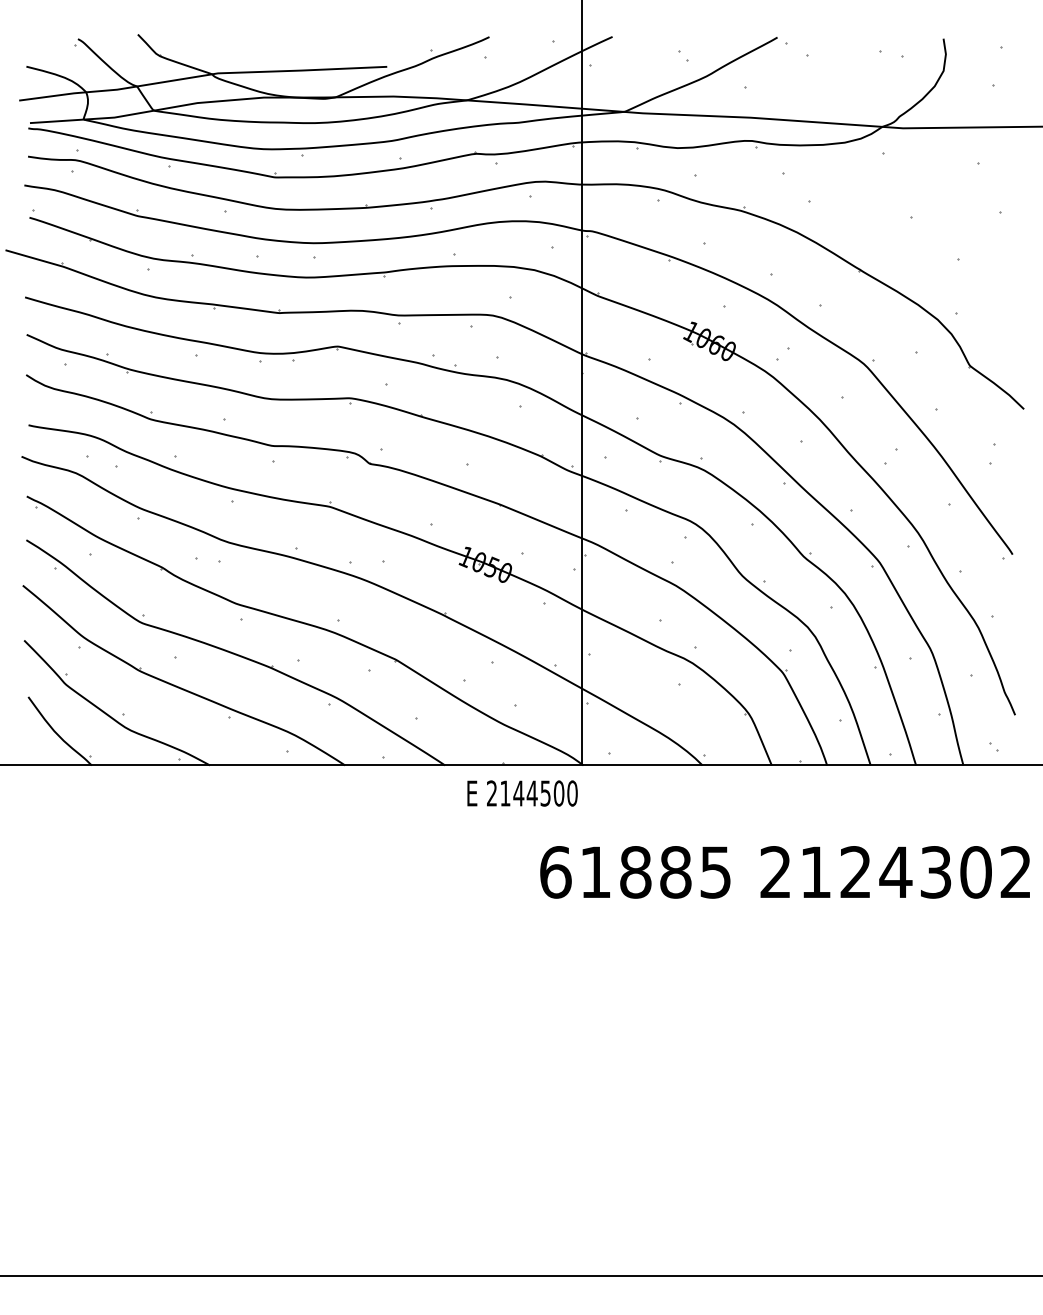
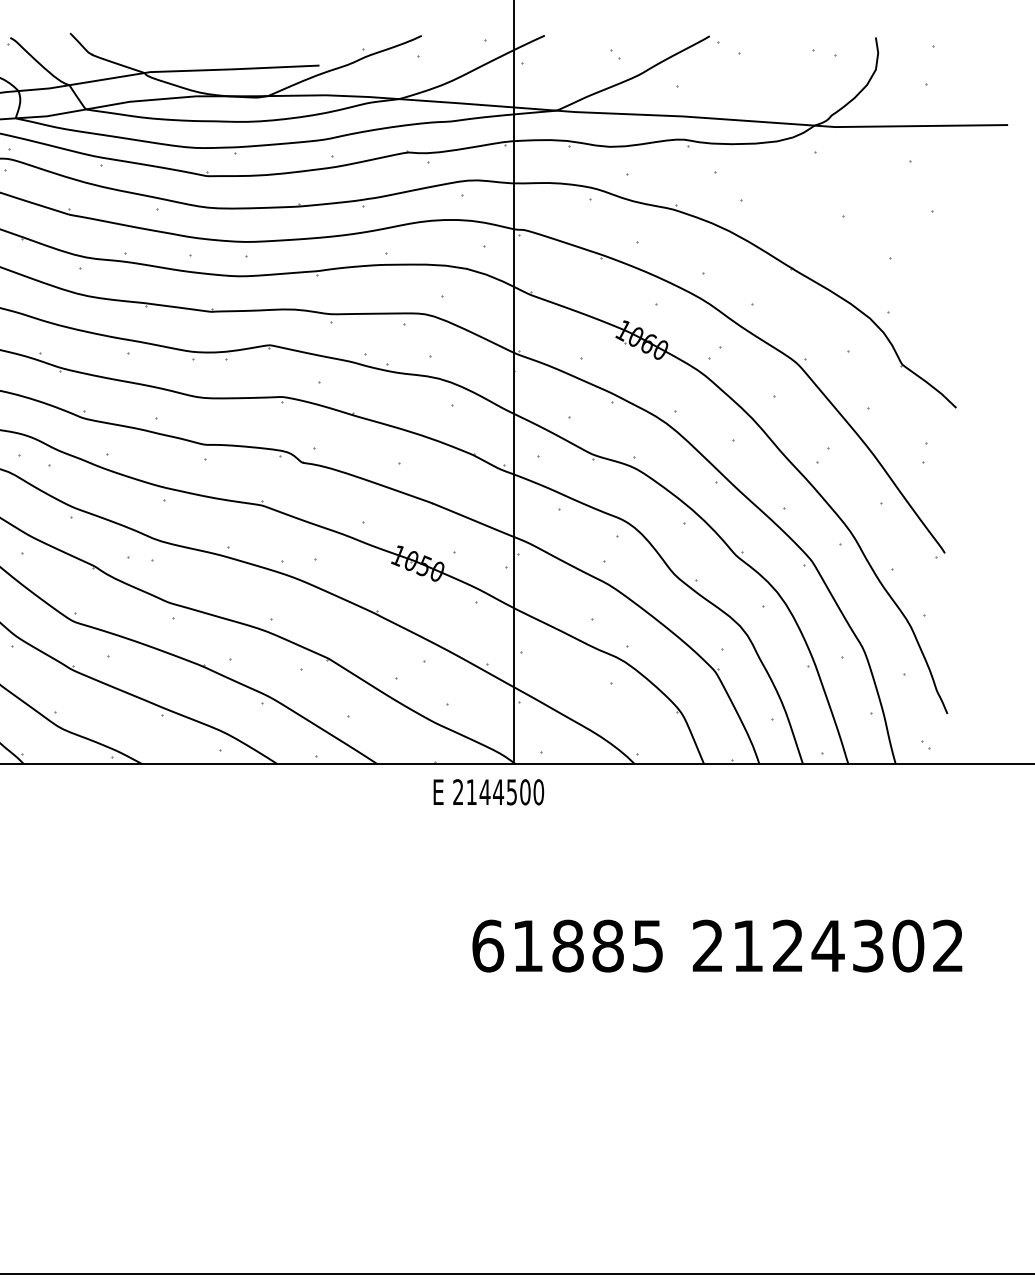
text: (522, 793) -> (488, 792), moved
text: (784, 872) -> (716, 946), moved

